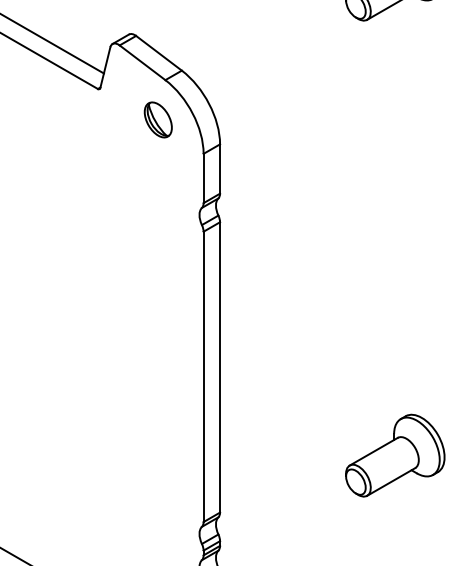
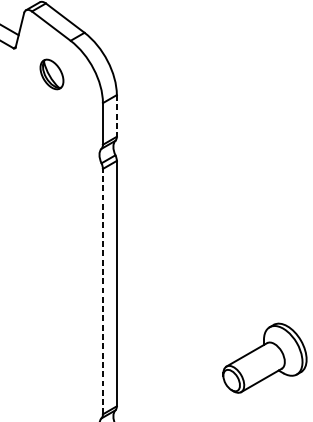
part: (157, 119) -> (51, 74), moved
line: (220, 169) -> (117, 116), solid -> dashed
line: (203, 376) -> (102, 291), solid -> dashed

